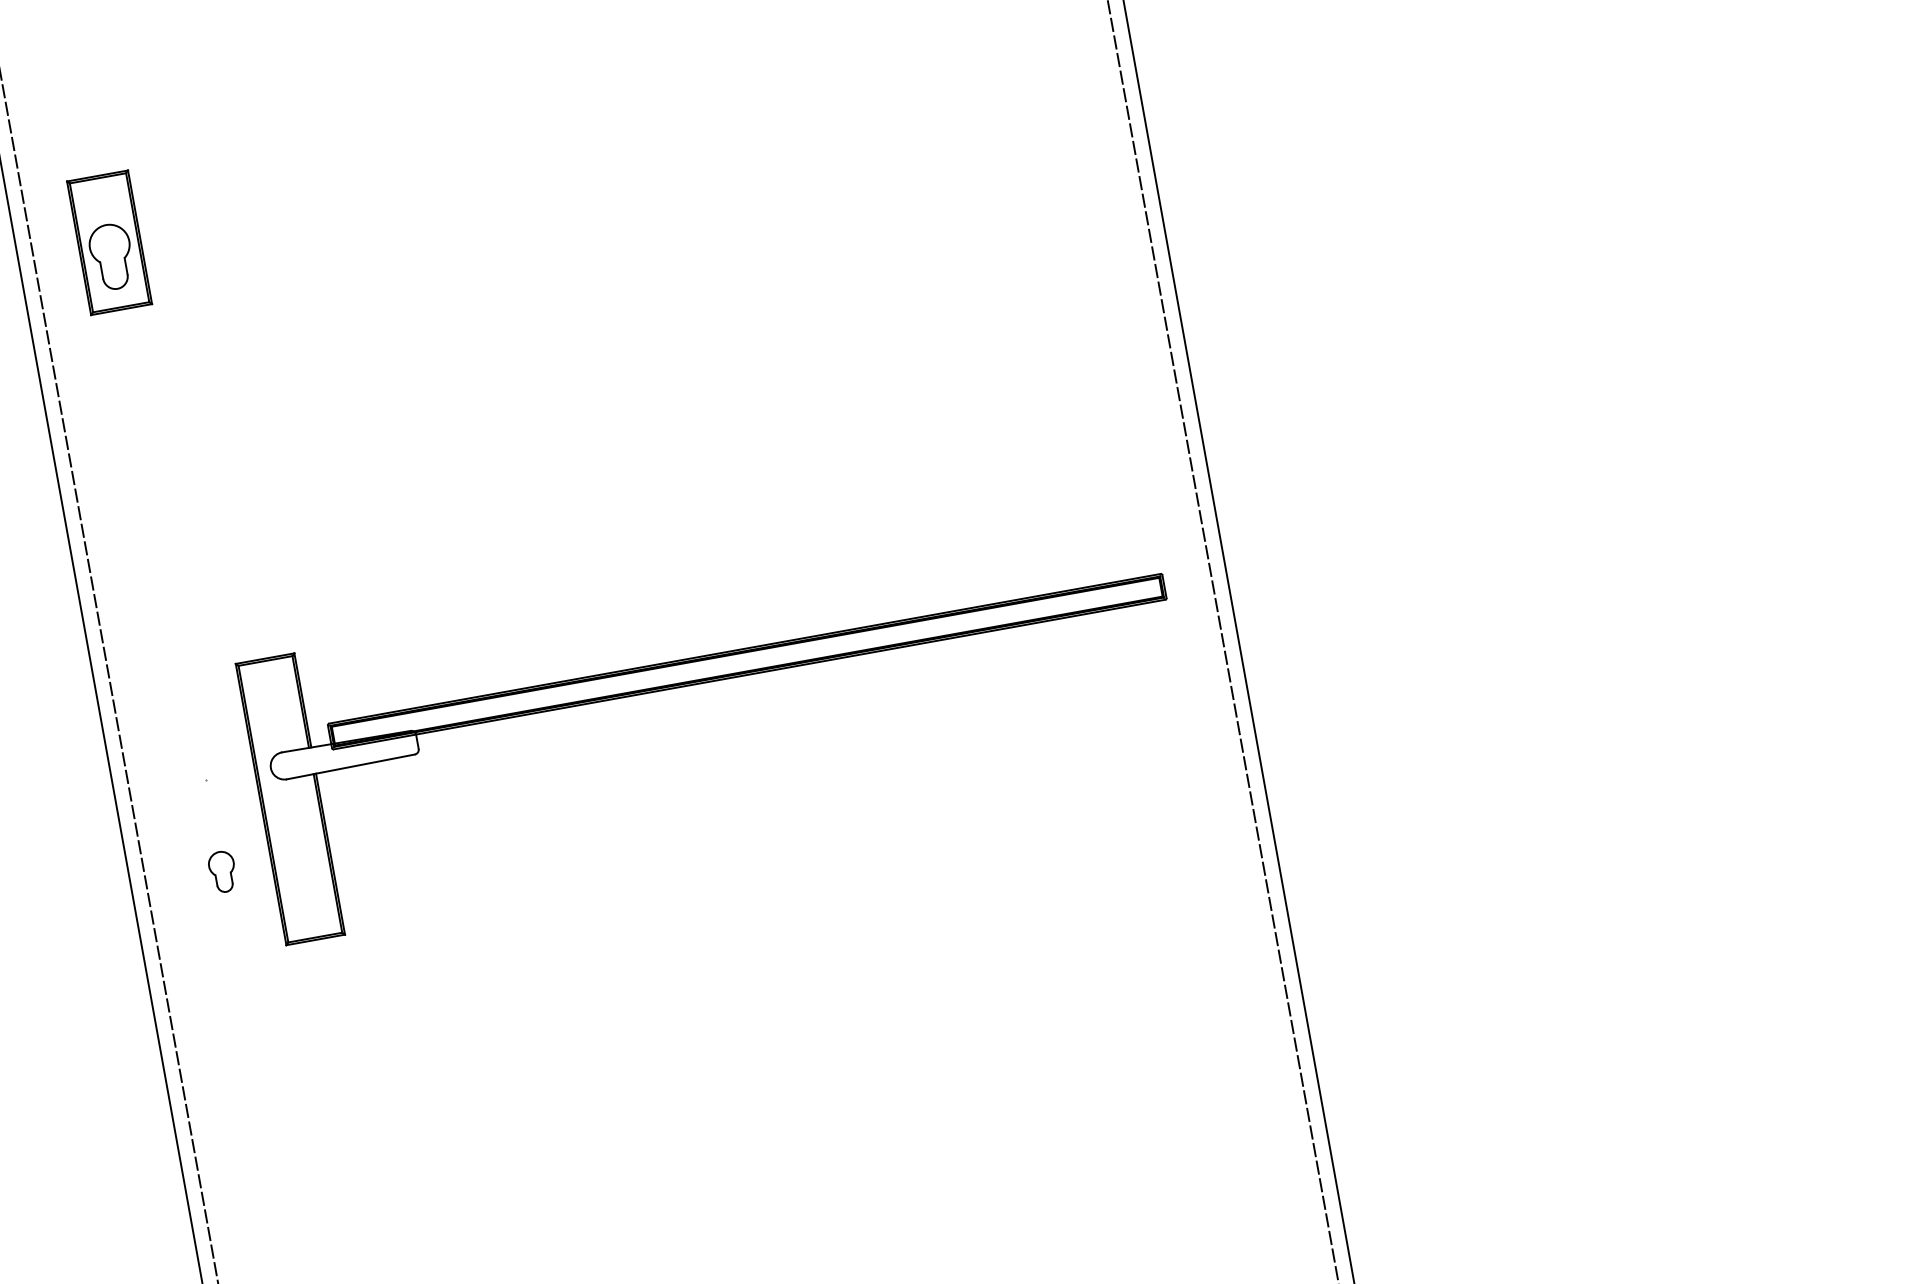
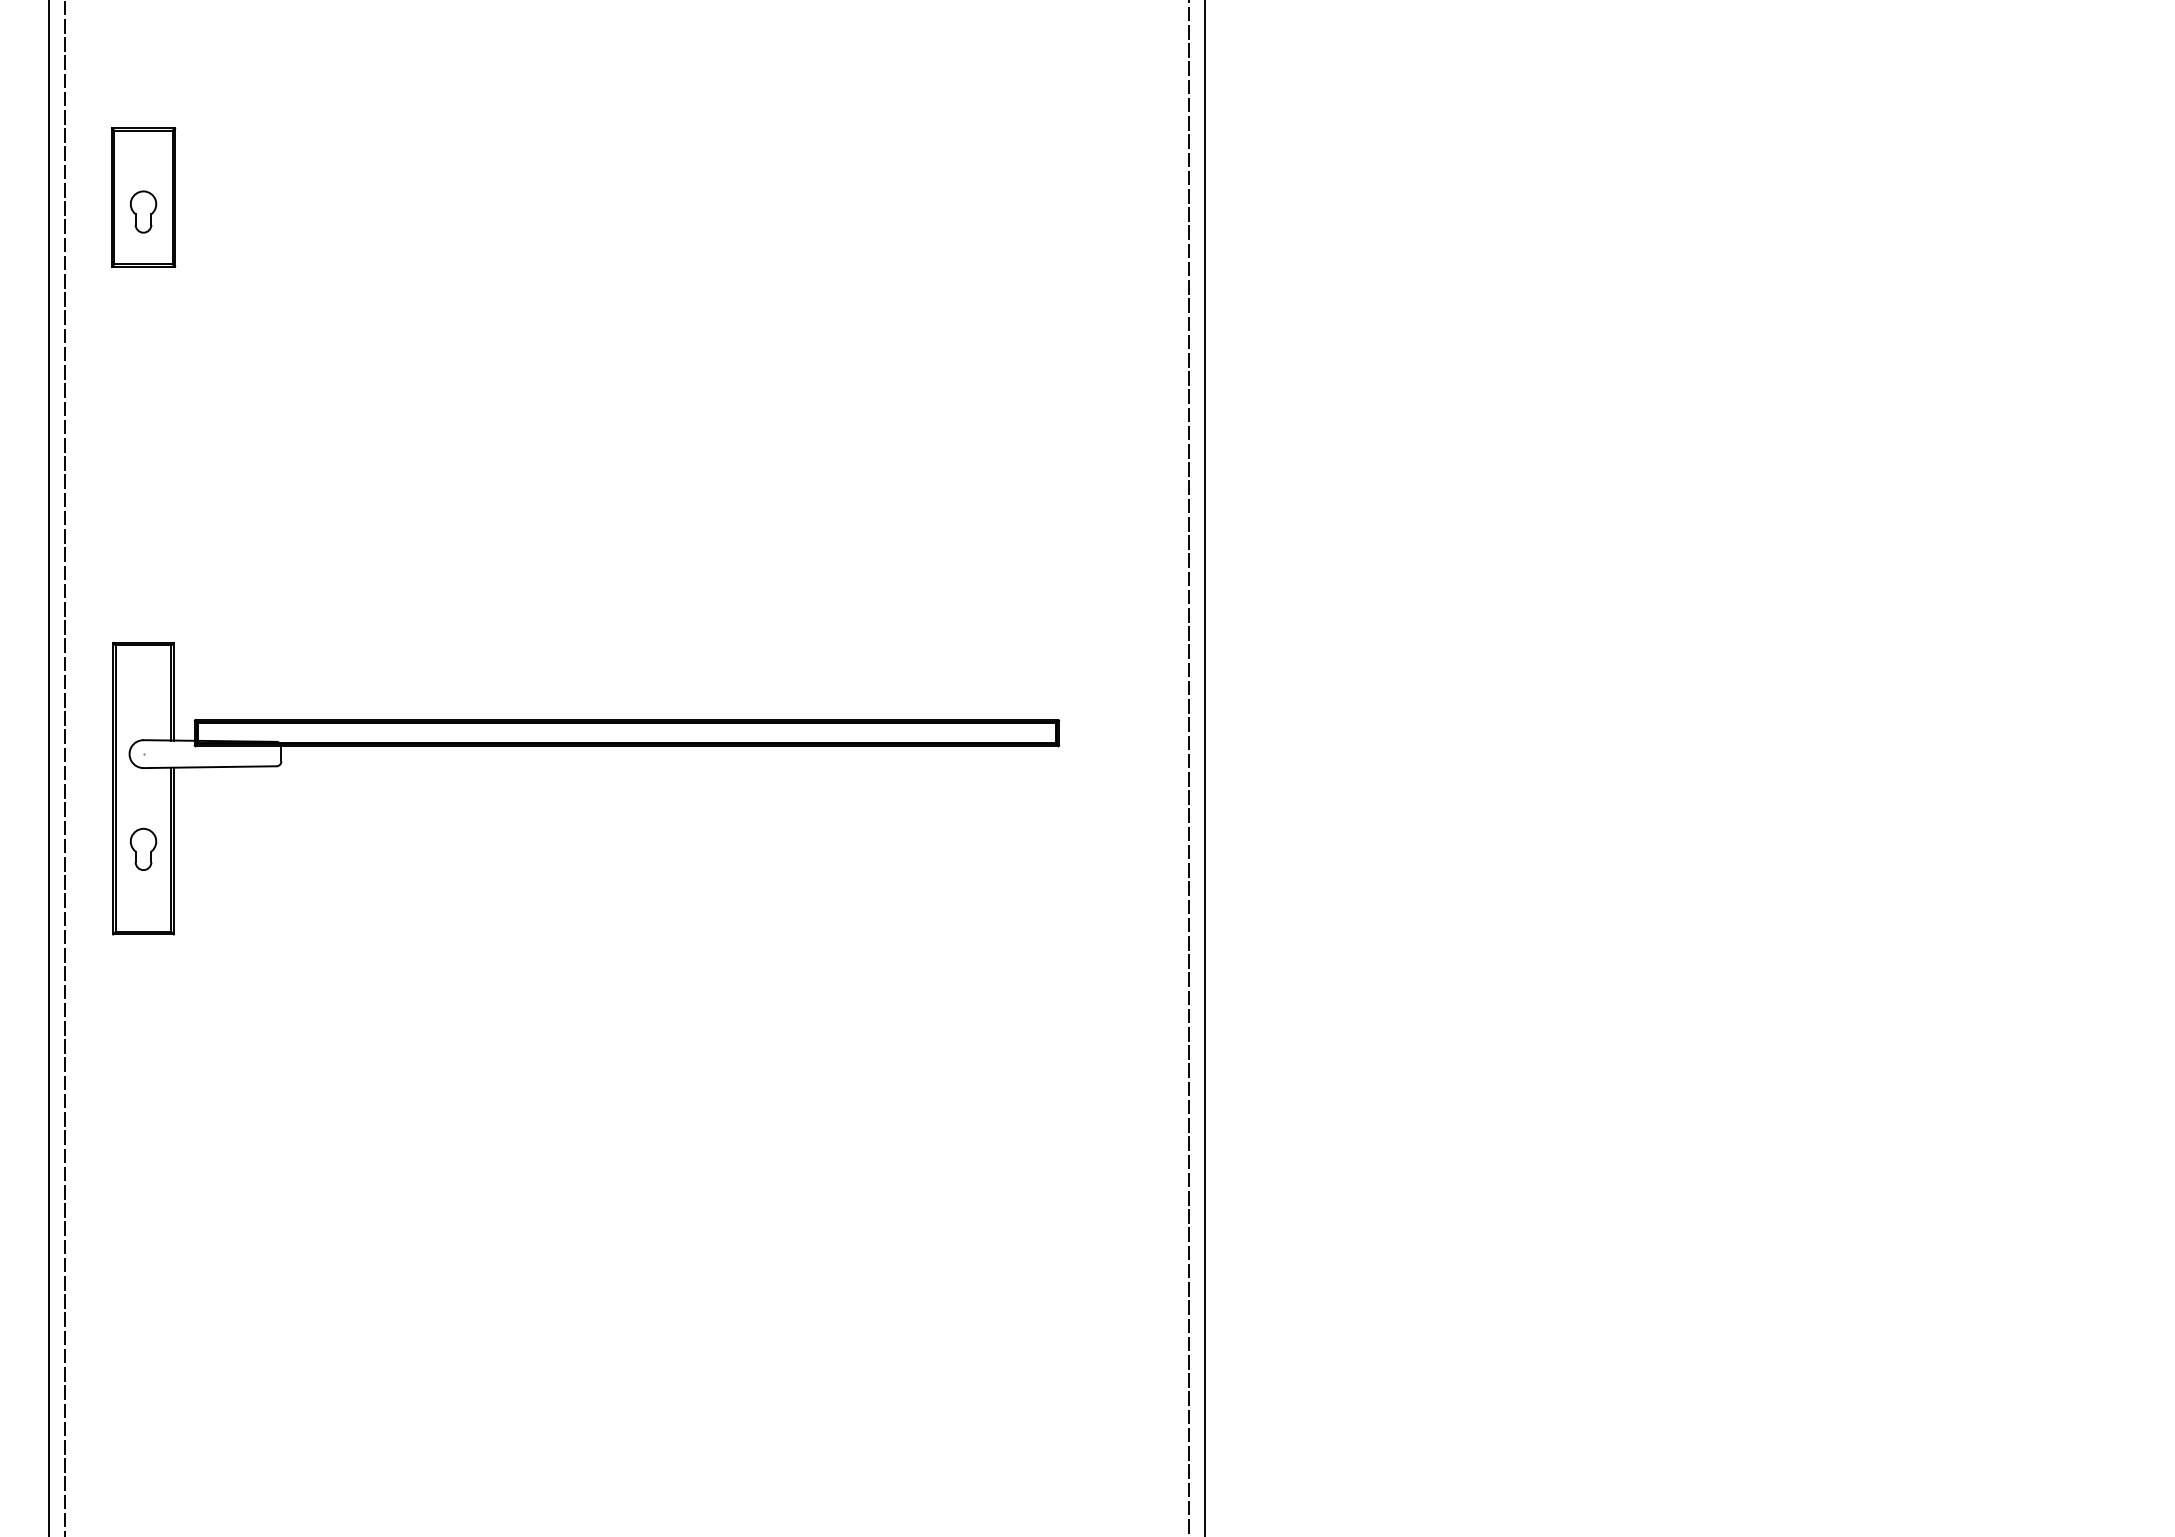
part: (111, 256) -> (143, 211), size x0.62
part: (710, 681) -> (586, 746), moved

